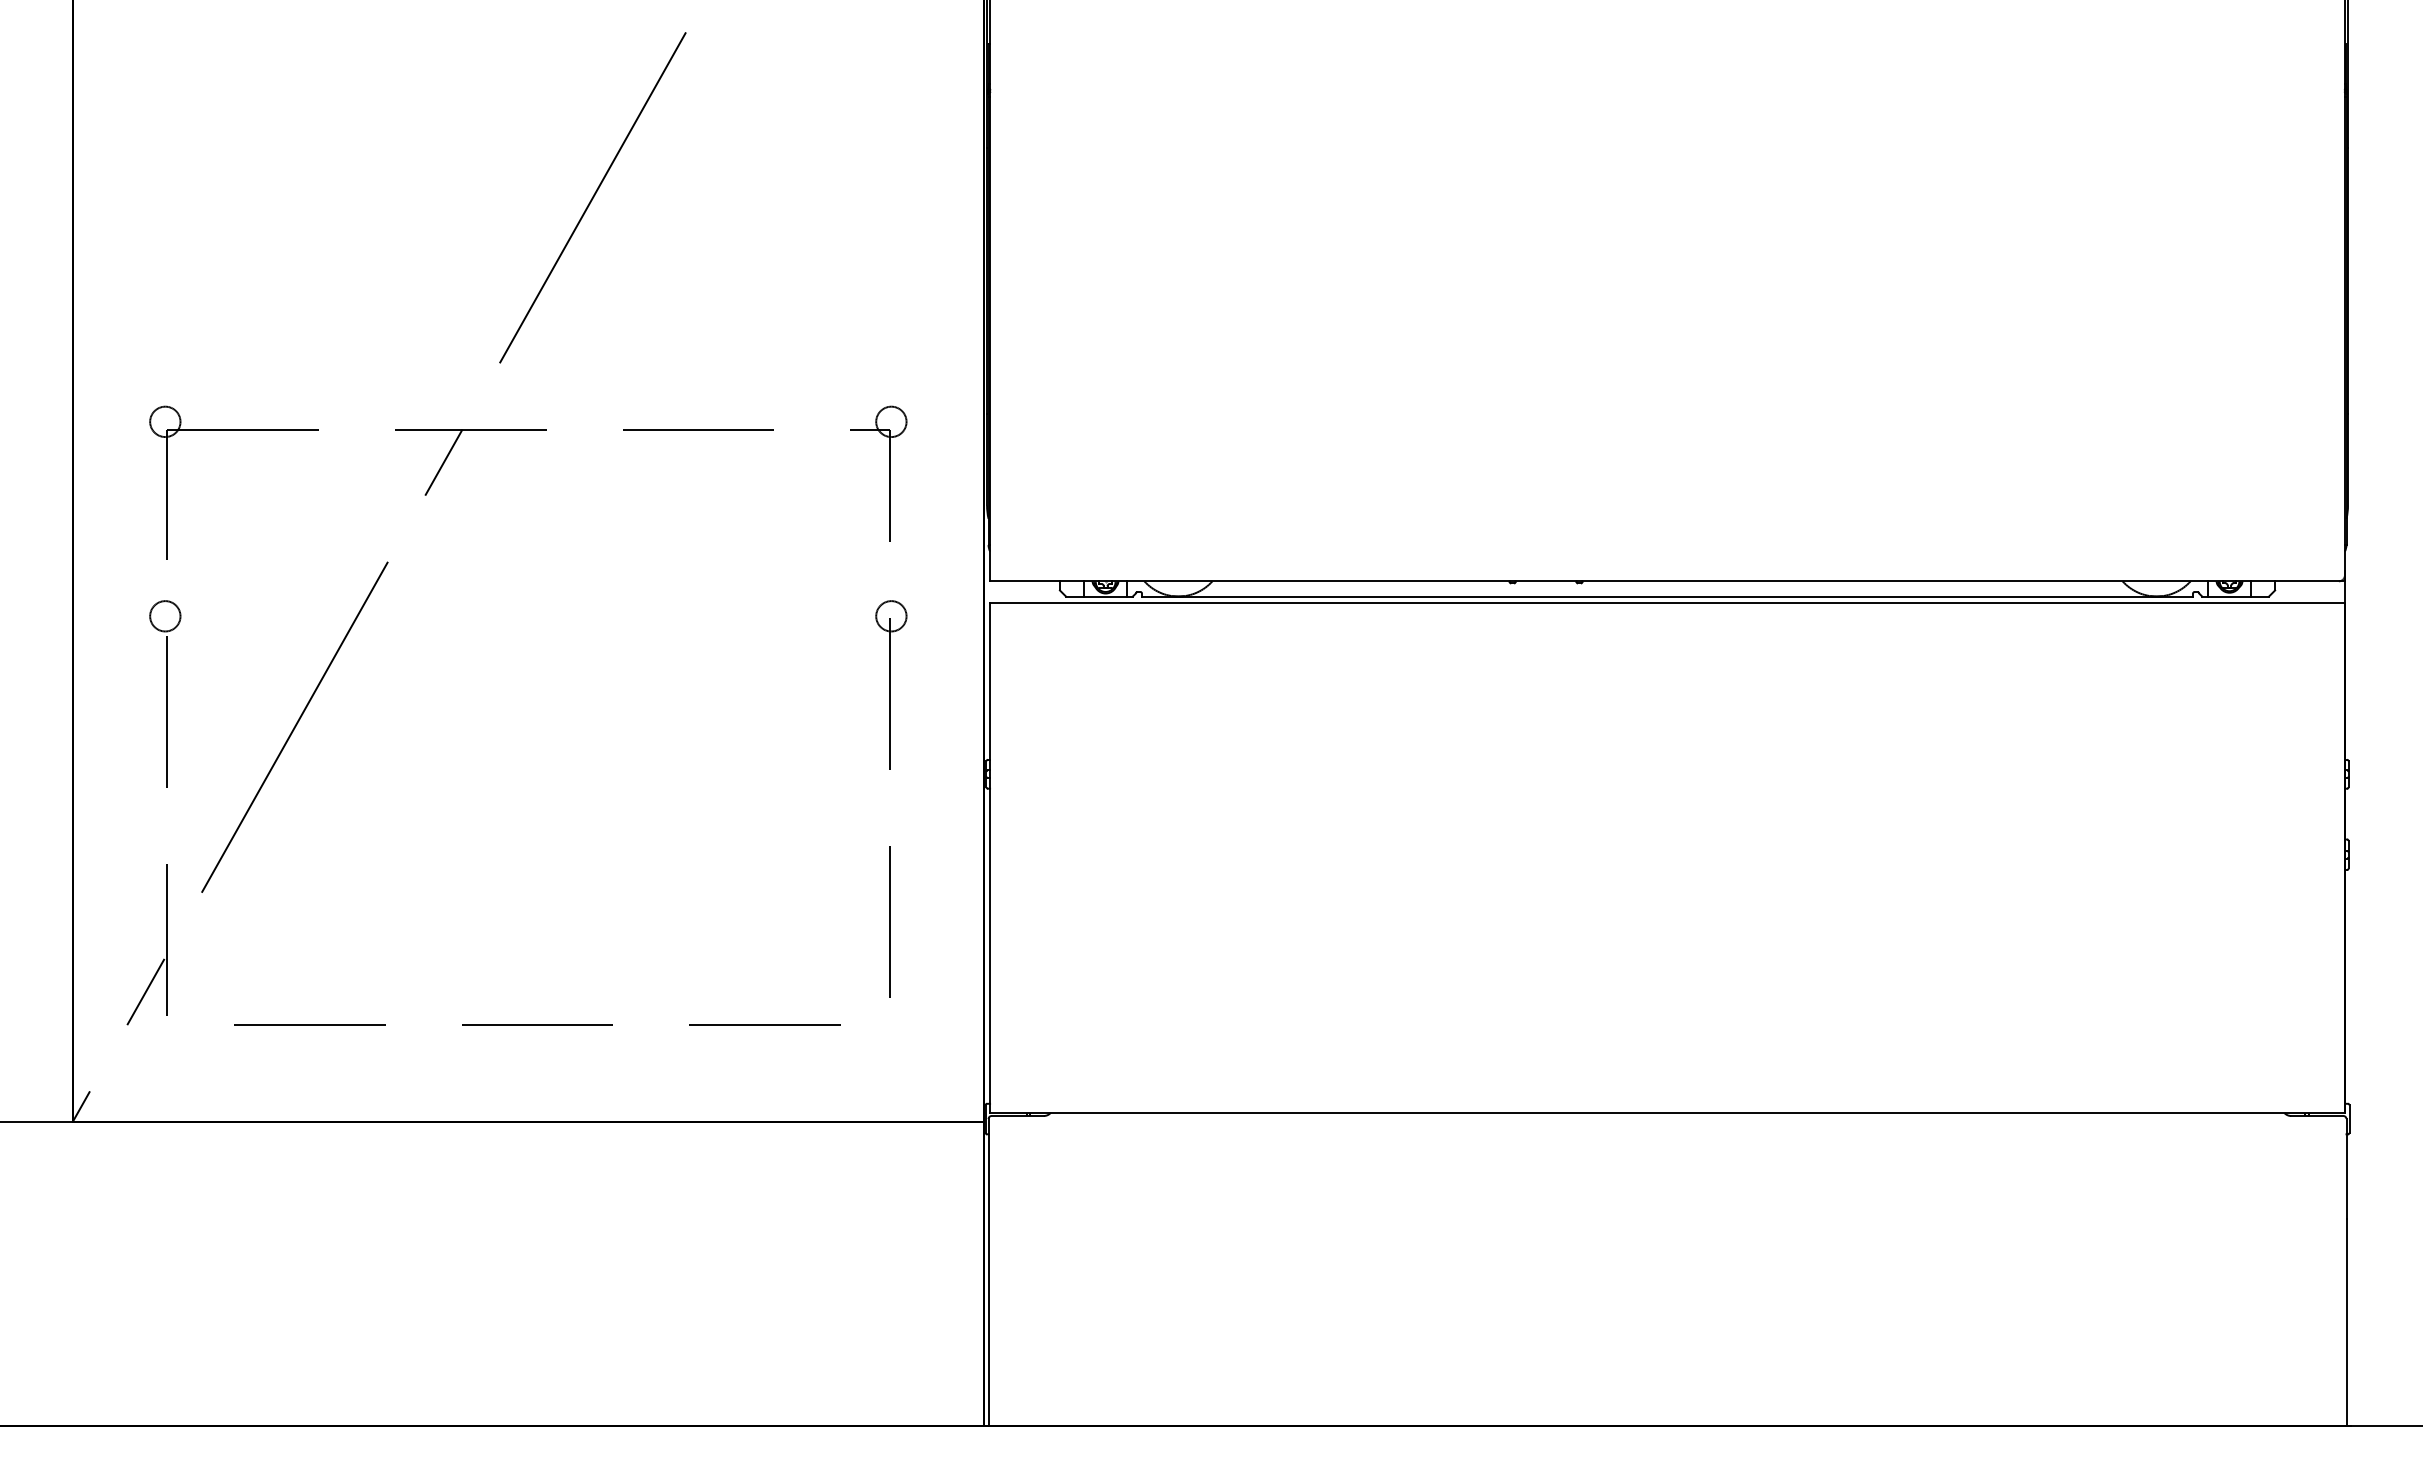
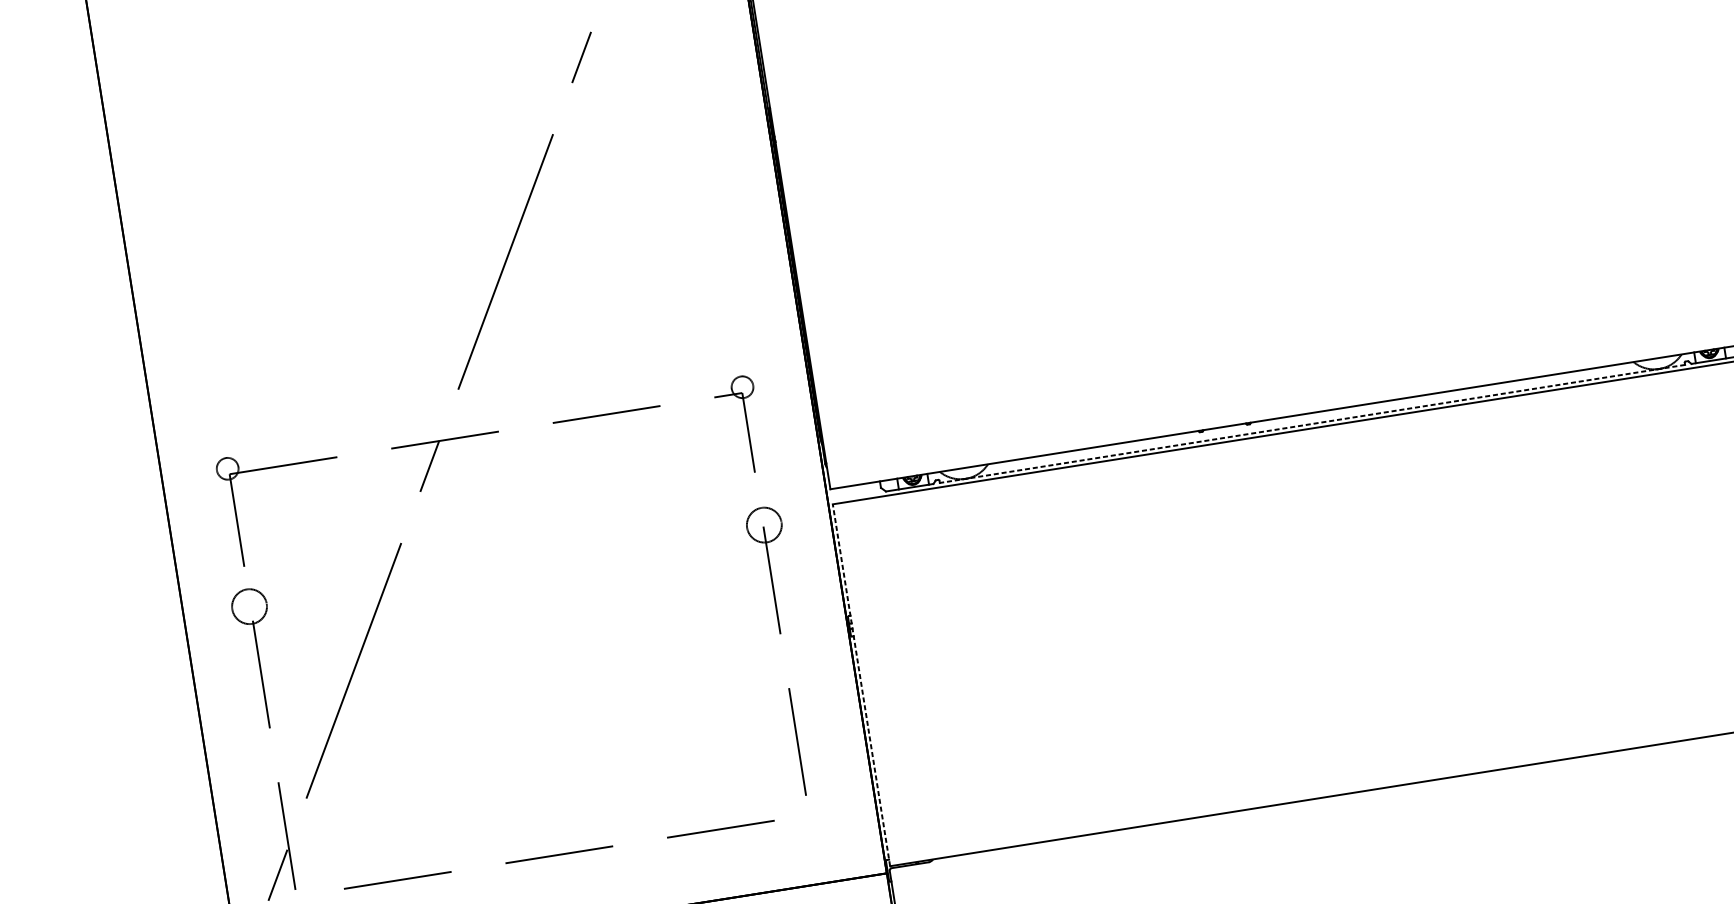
line: (1667, 596) -> (1312, 423), solid -> dashed
circle: (165, 616) -> (249, 606), size x1.6
circle: (891, 616) -> (764, 525), size x1.6
line: (990, 857) -> (861, 685), solid -> dashed

